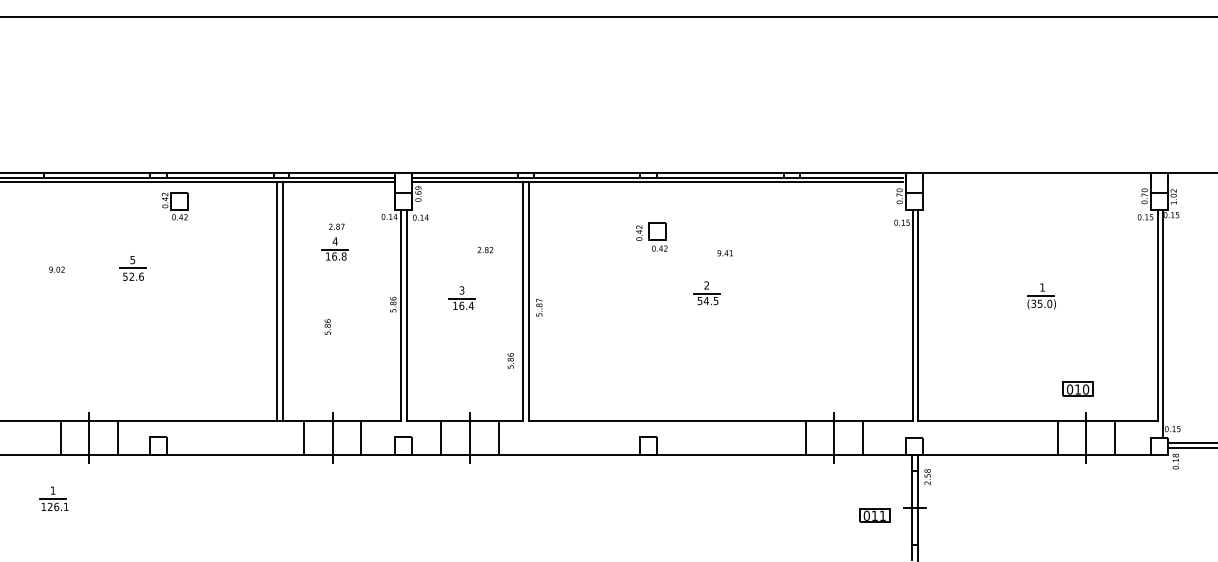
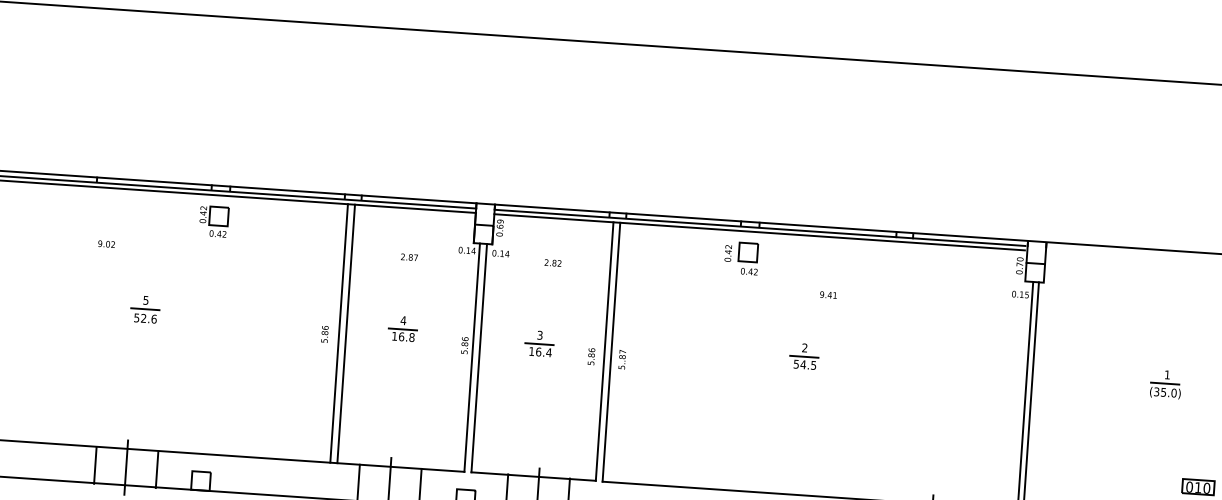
part: (175, 206) -> (213, 221), moved
part: (651, 236) -> (741, 257), moved
part: (334, 248) -> (402, 328), moved
text: (485, 250) -> (553, 263), moved
text: (724, 253) -> (827, 295), moved
part: (132, 268) -> (145, 309), moved
text: (56, 269) -> (106, 243), moved
text: (327, 326) -> (324, 333), moved
text: (510, 360) -> (591, 356), moved

